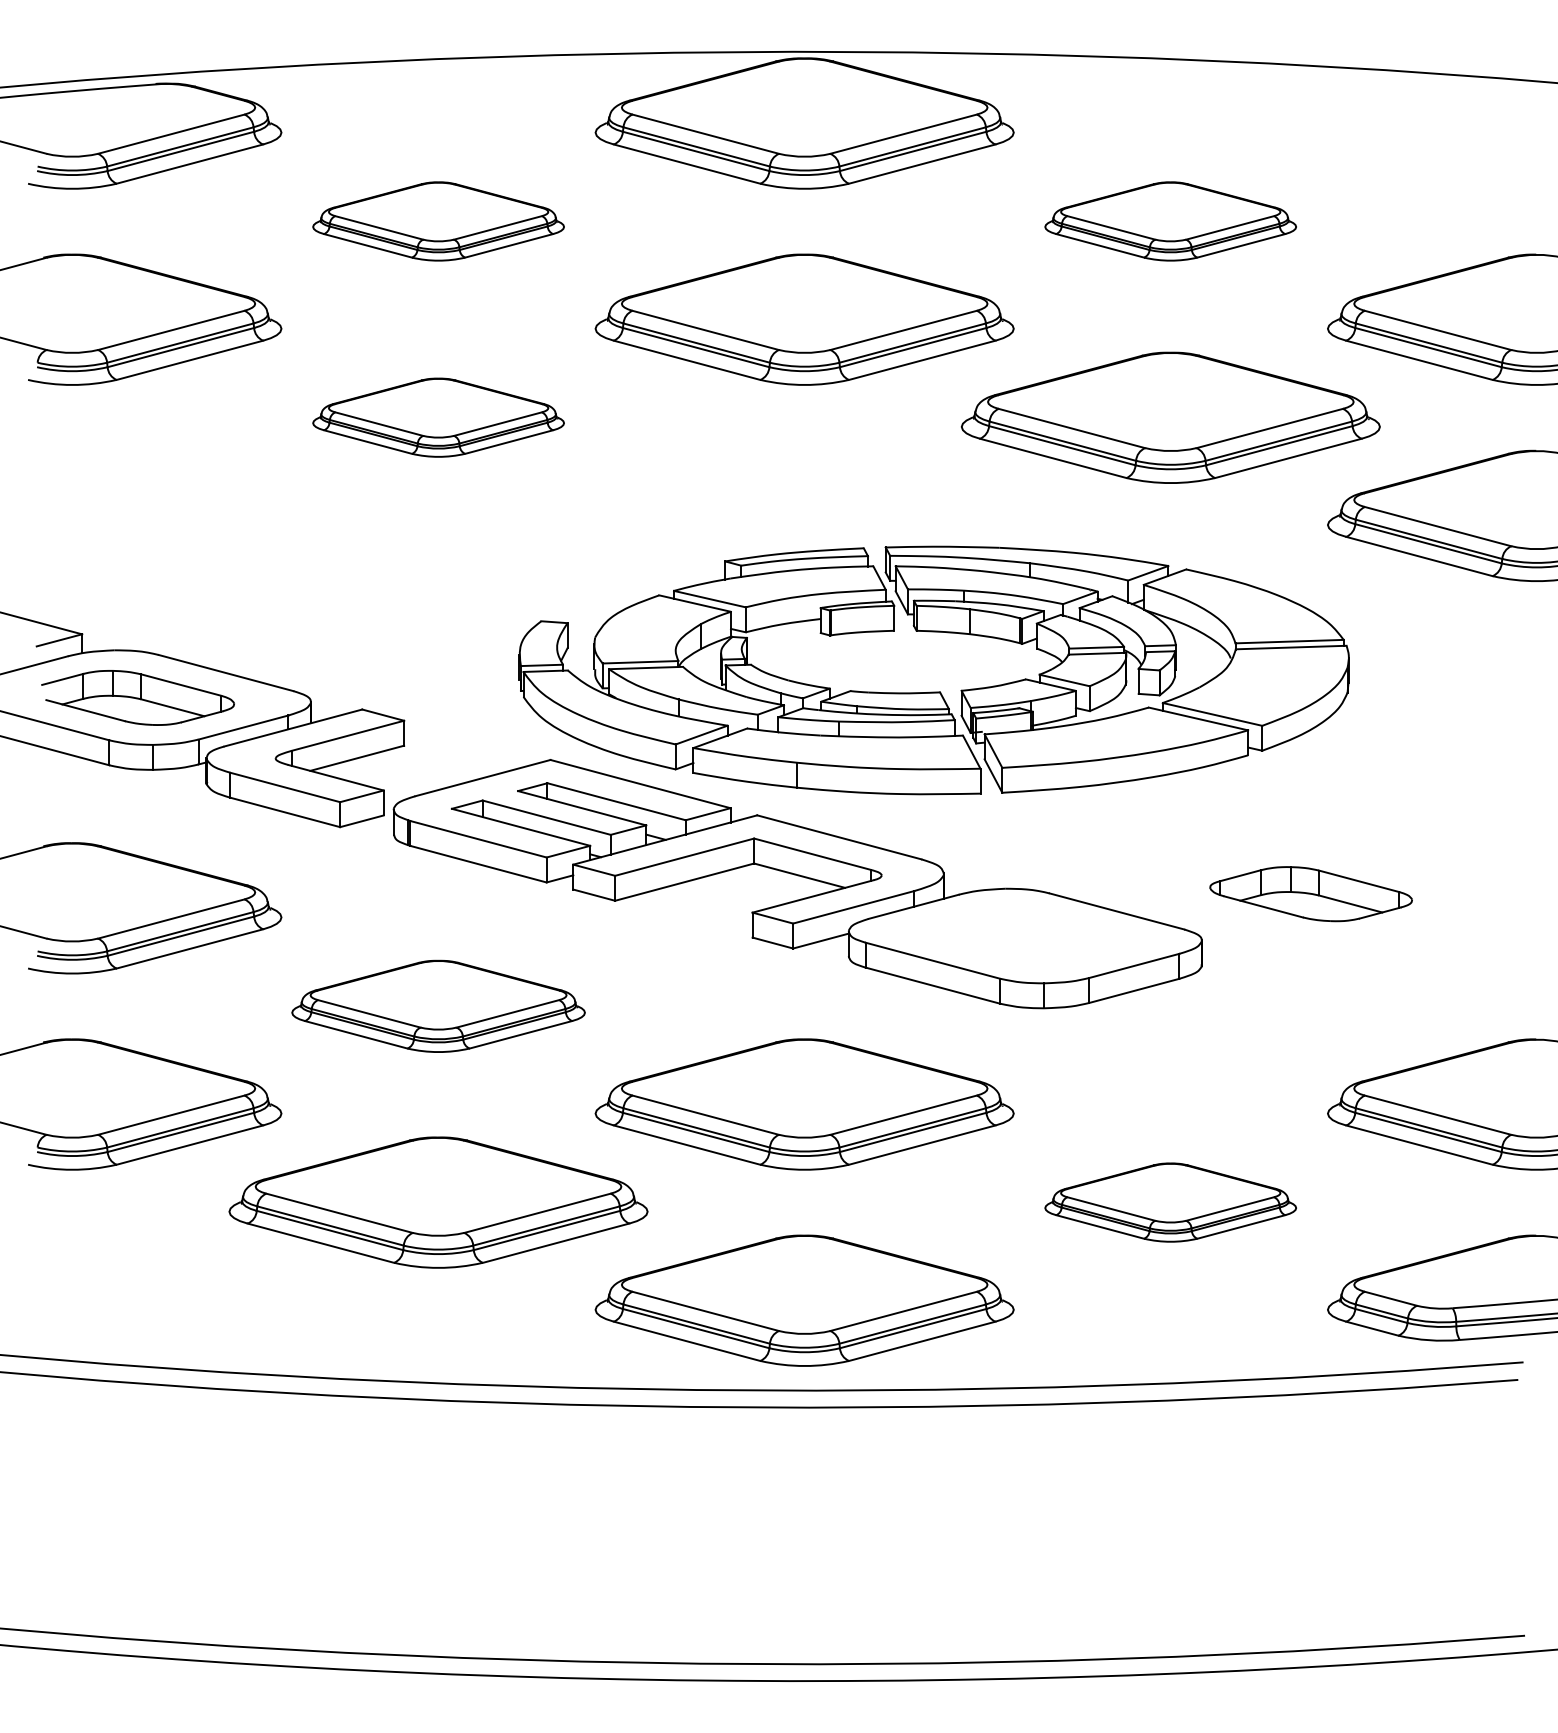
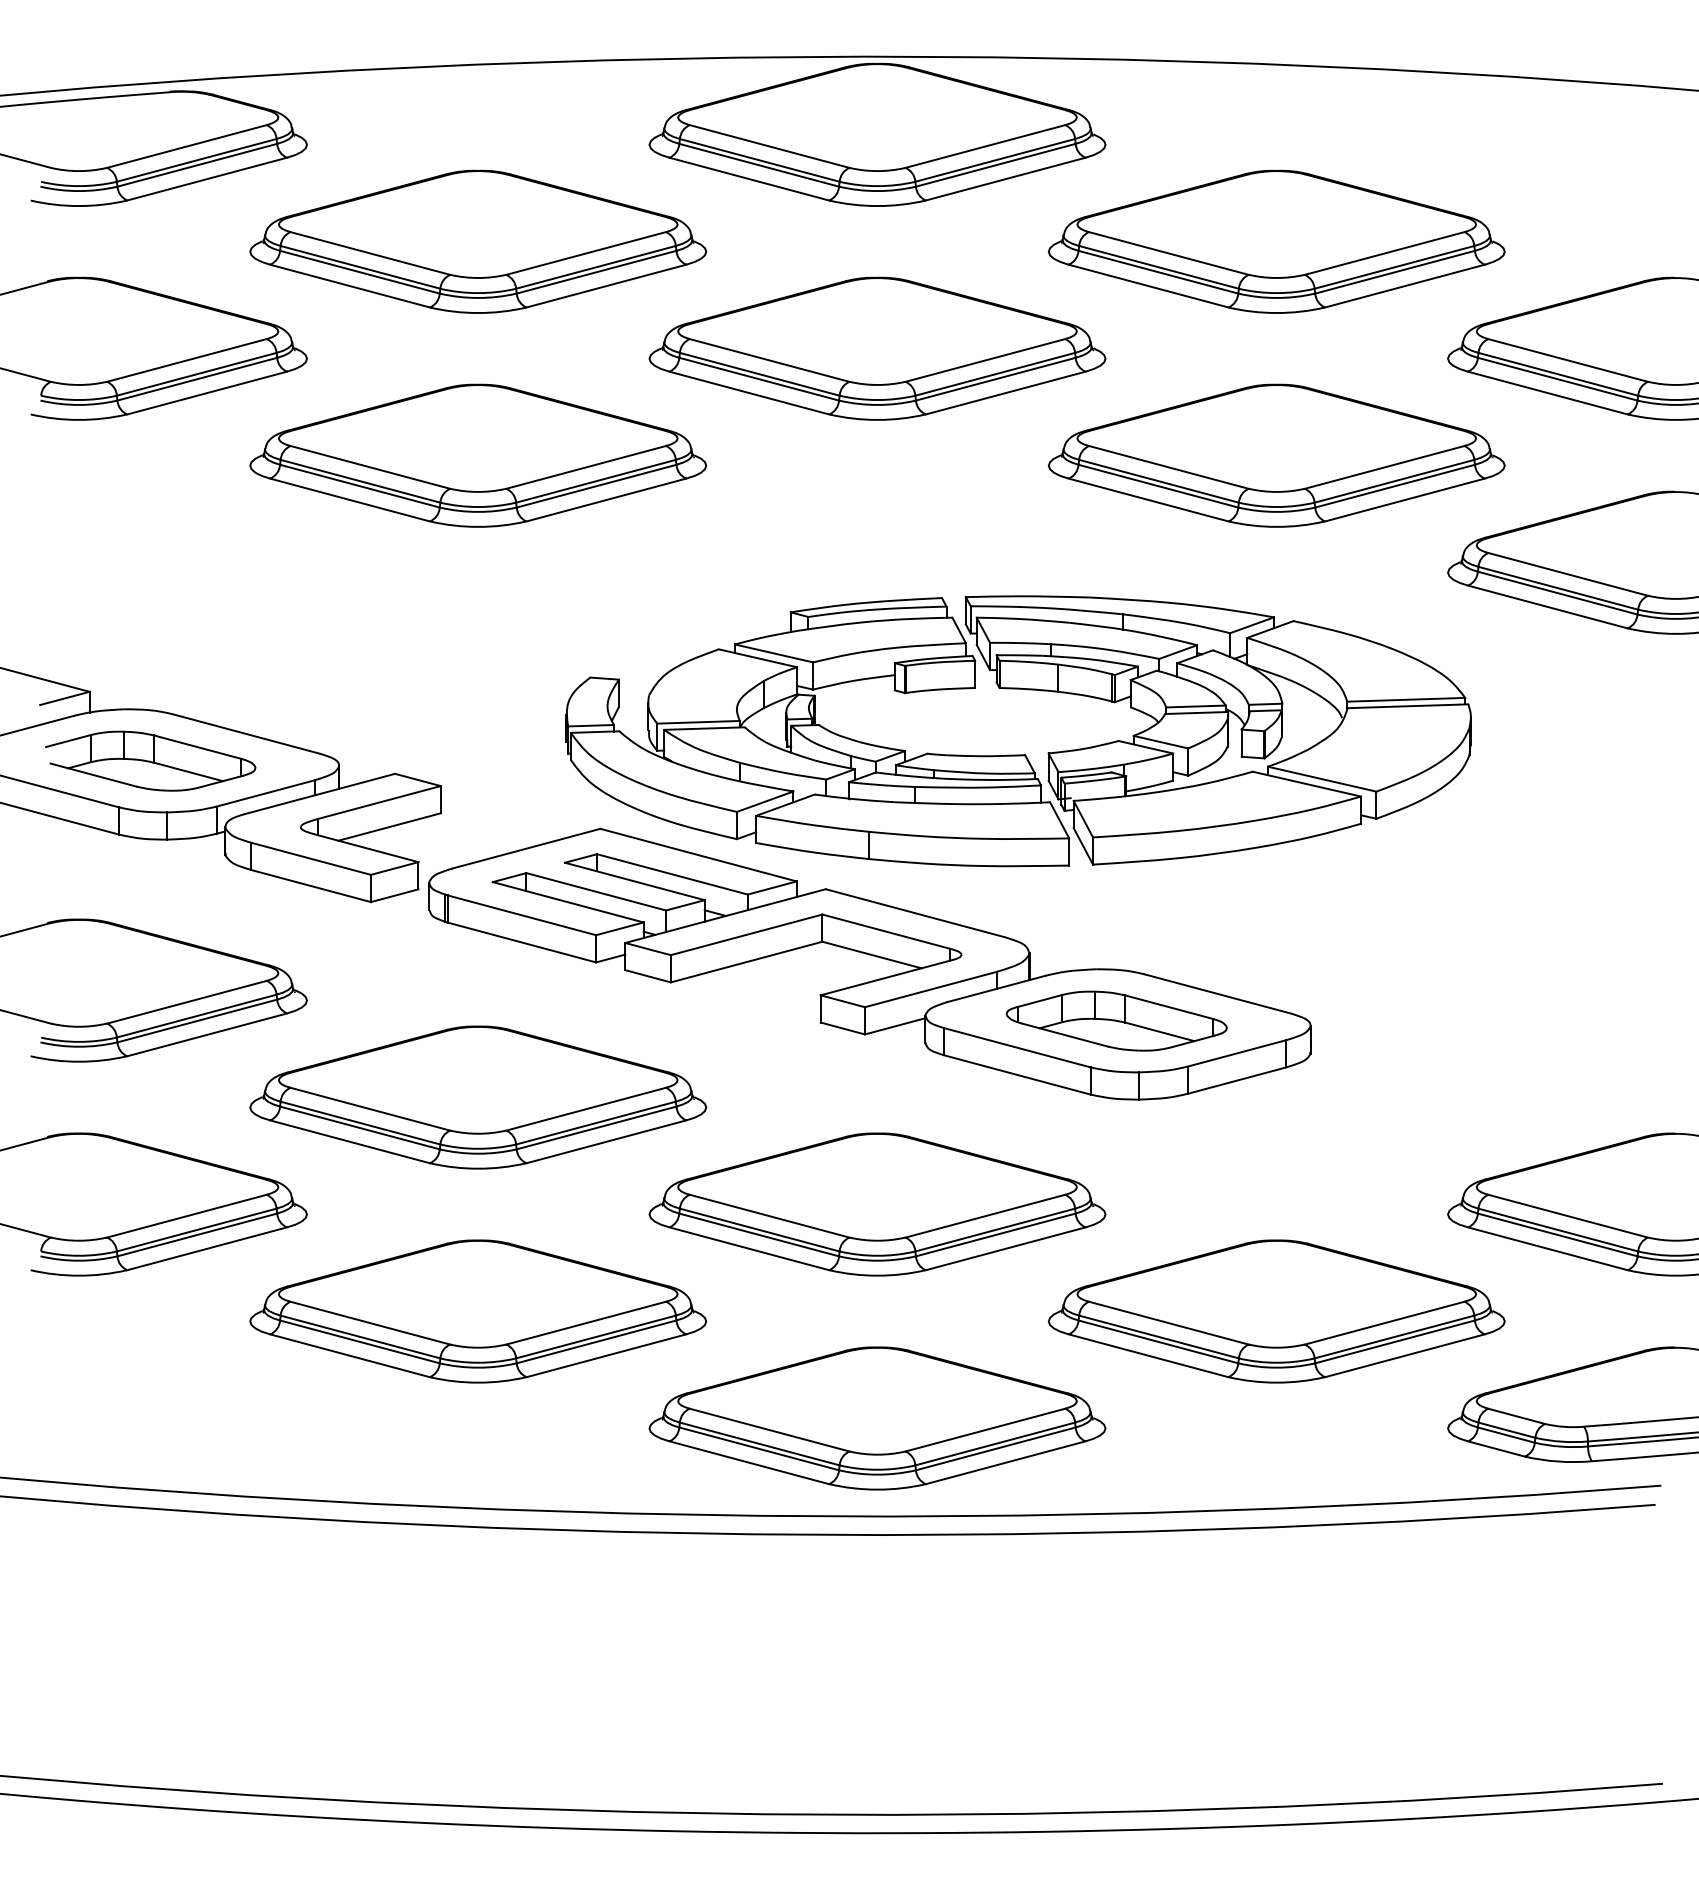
part: (438, 221) -> (478, 241), size x1.67
part: (1170, 221) -> (1276, 241), size x1.67
part: (438, 417) -> (478, 455), size x1.67
part: (1310, 893) -> (1116, 1020), moved
part: (438, 1006) -> (478, 1097), size x1.43
part: (1170, 1202) -> (1276, 1311), size x1.67

